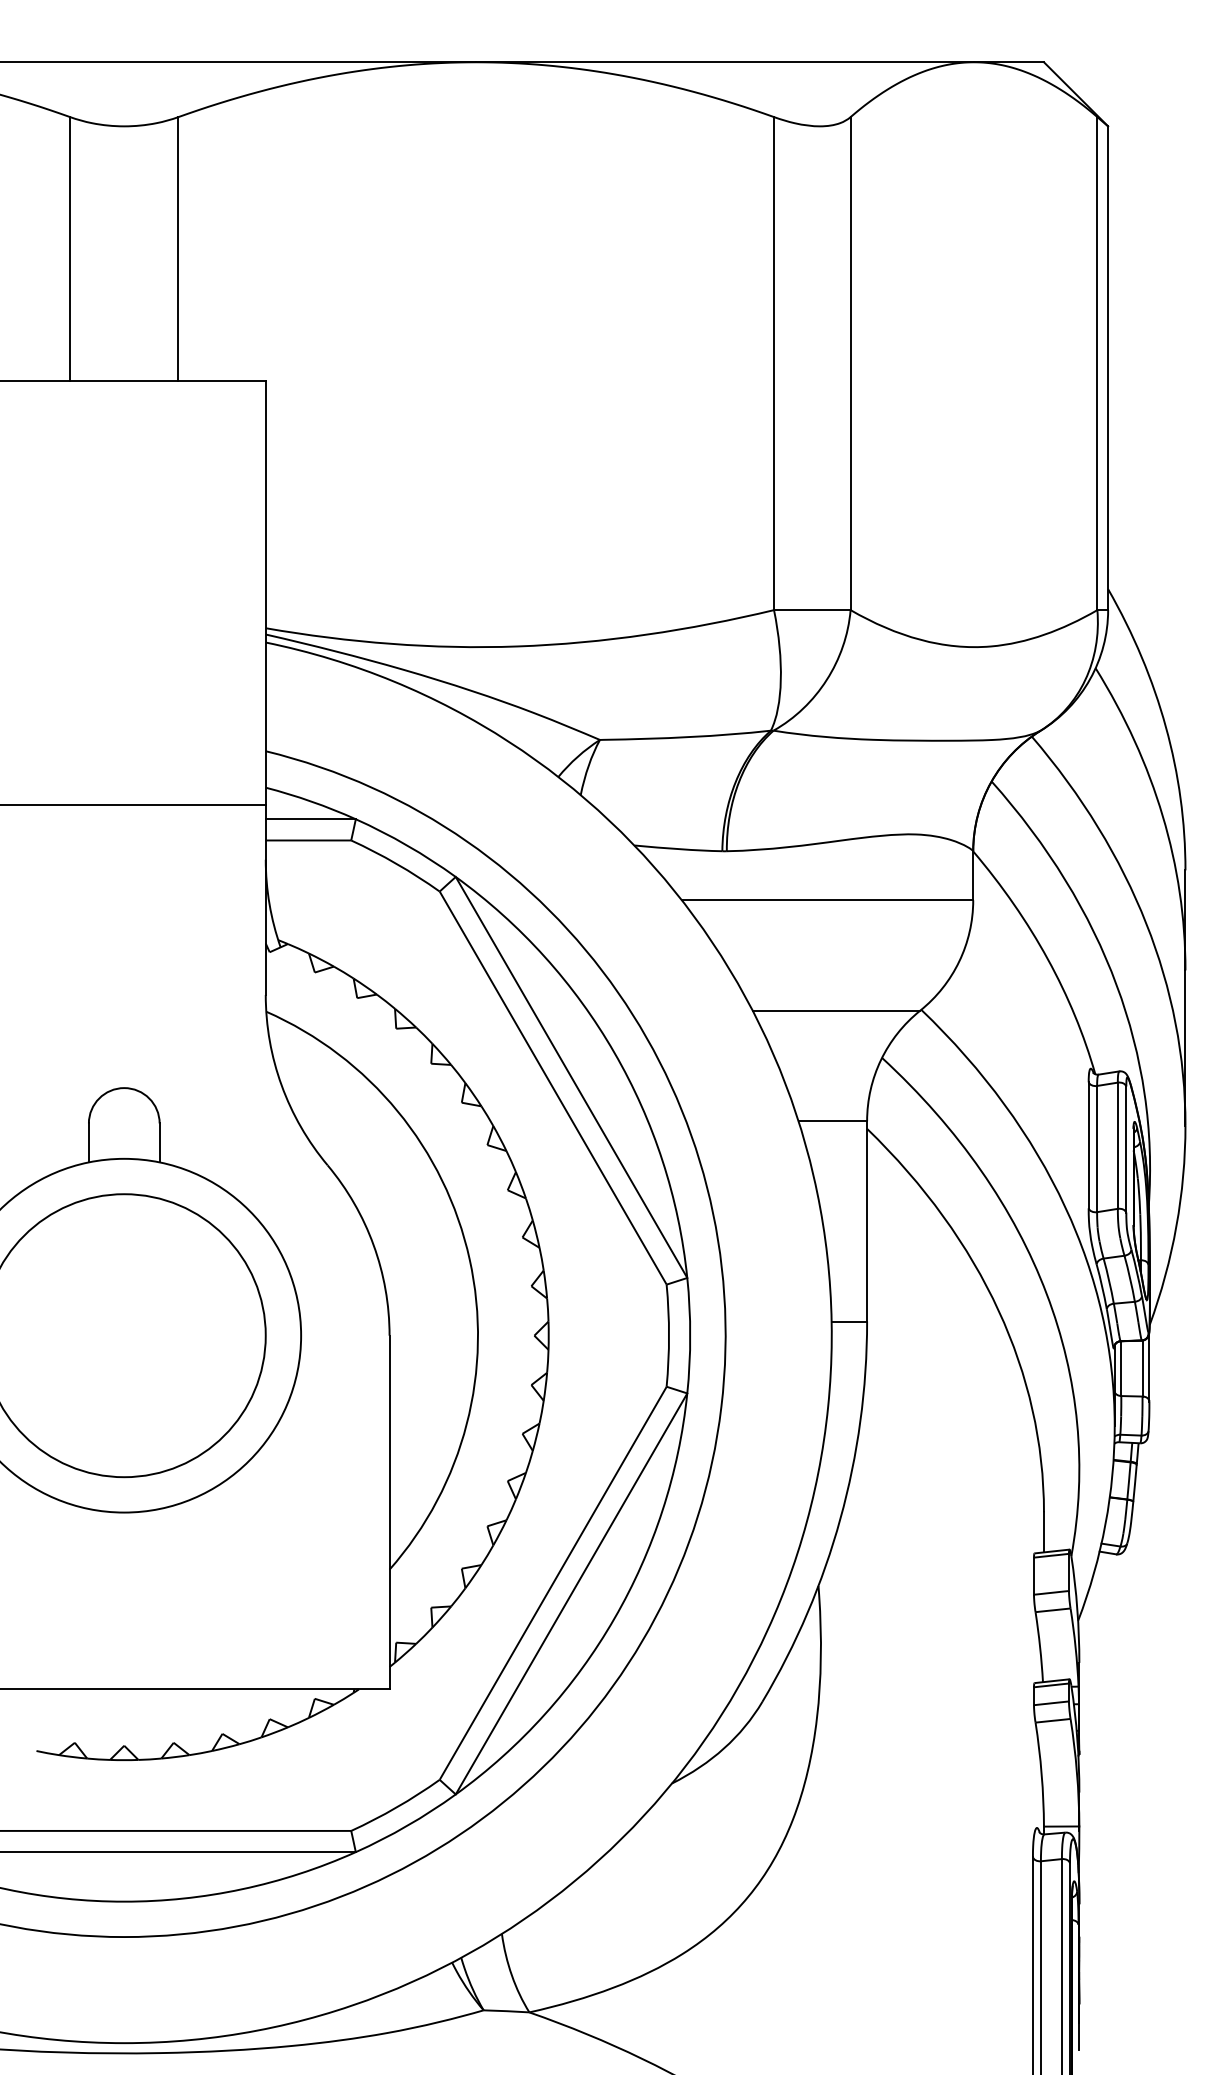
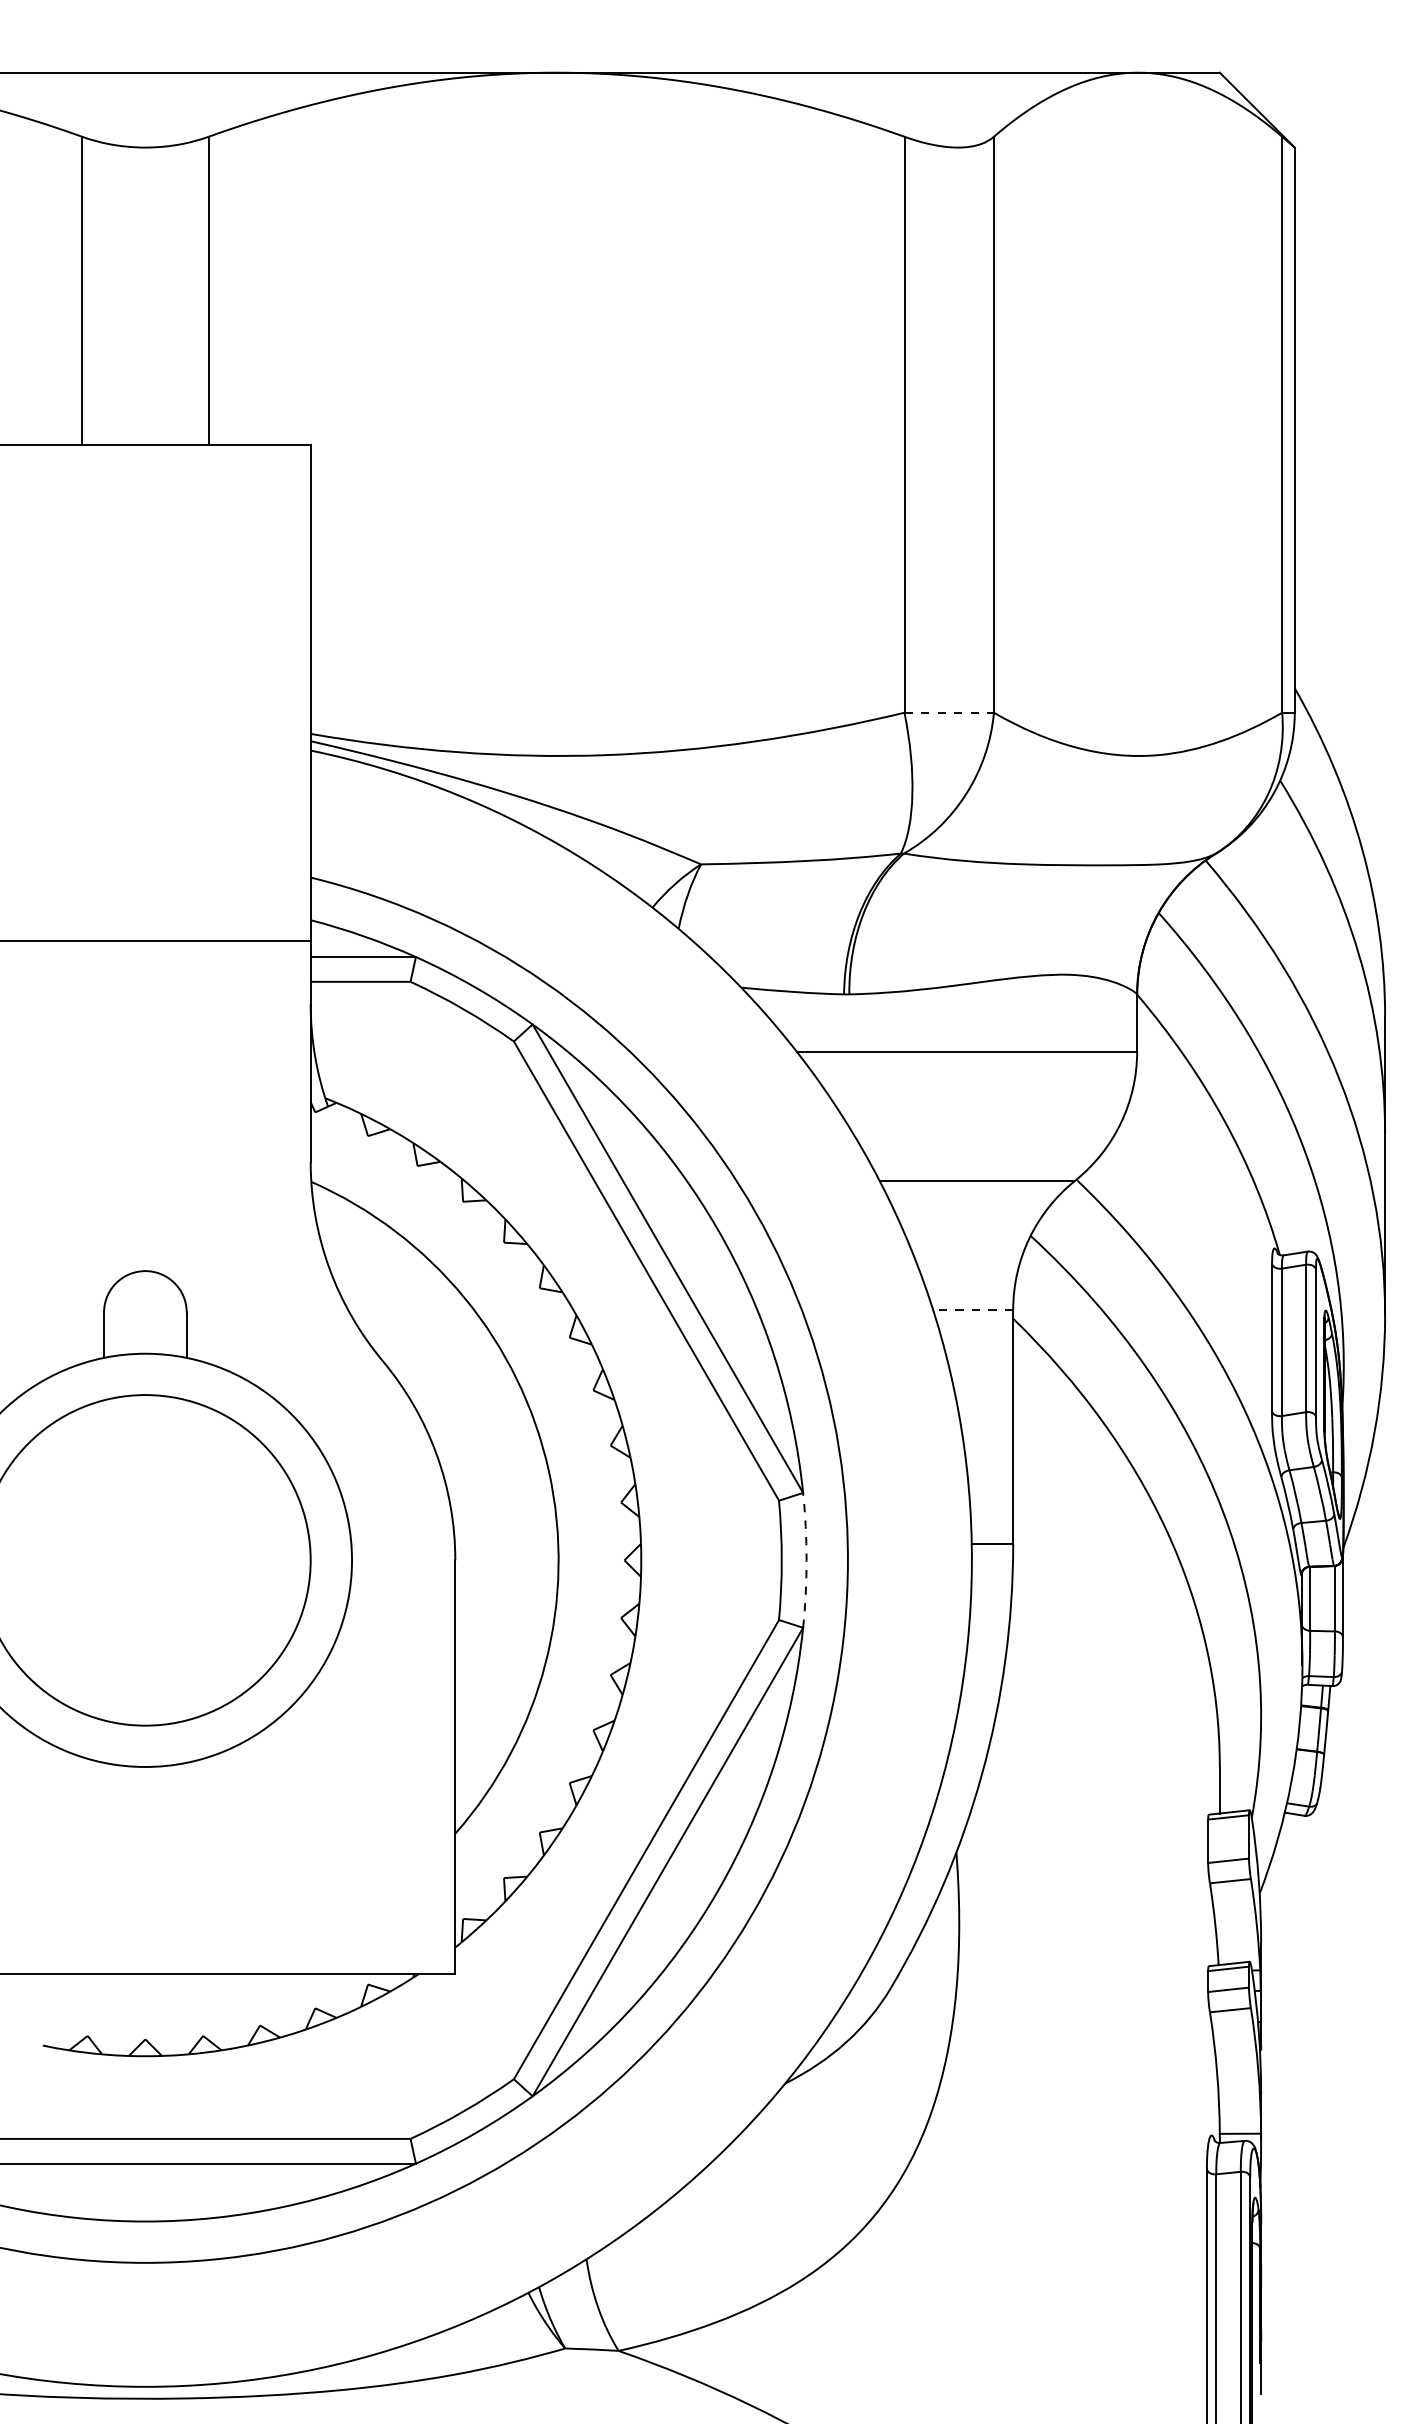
line: (812, 609) -> (949, 712), solid -> dashed
line: (832, 1120) -> (972, 1309), solid -> dashed
arc: (690, 1335) -> (806, 1560), solid -> dashed

